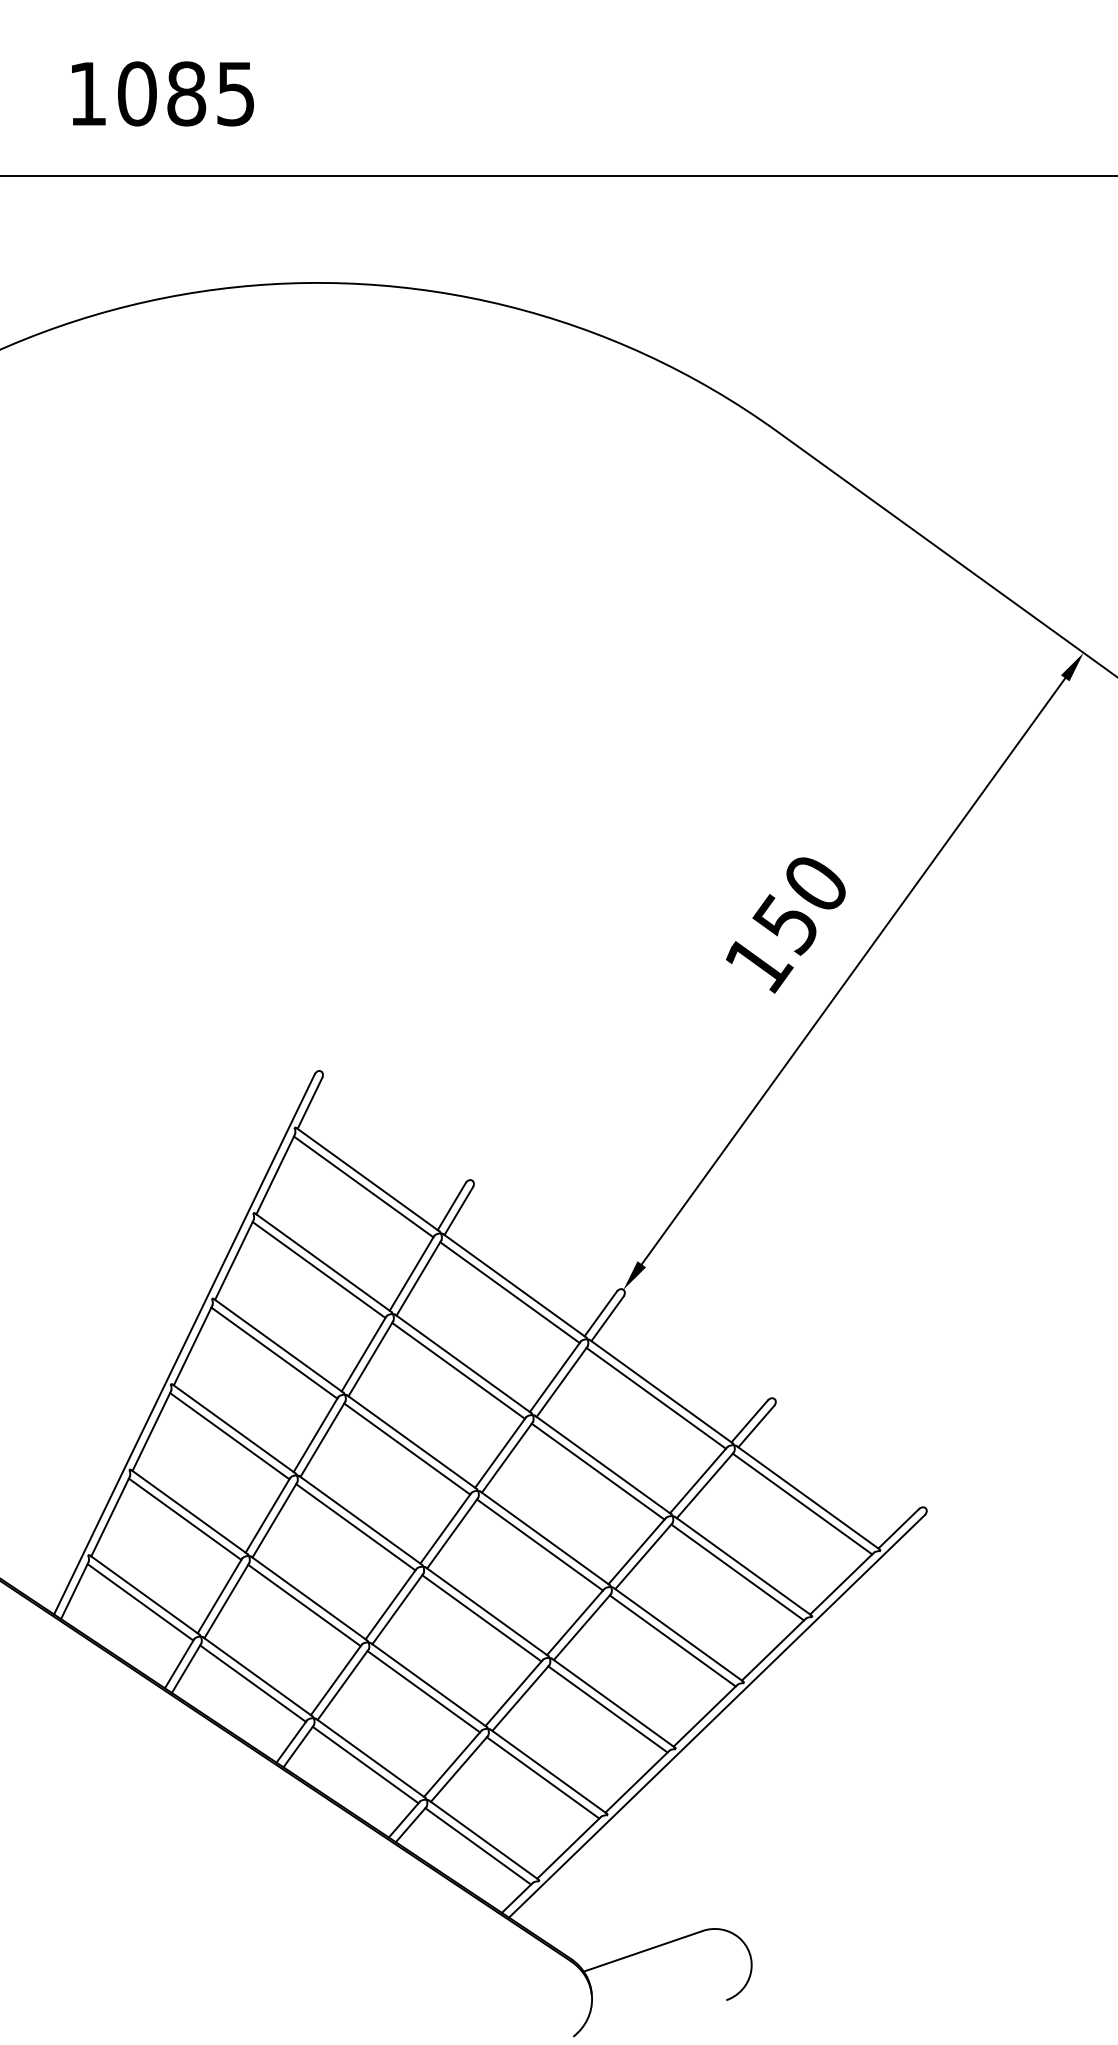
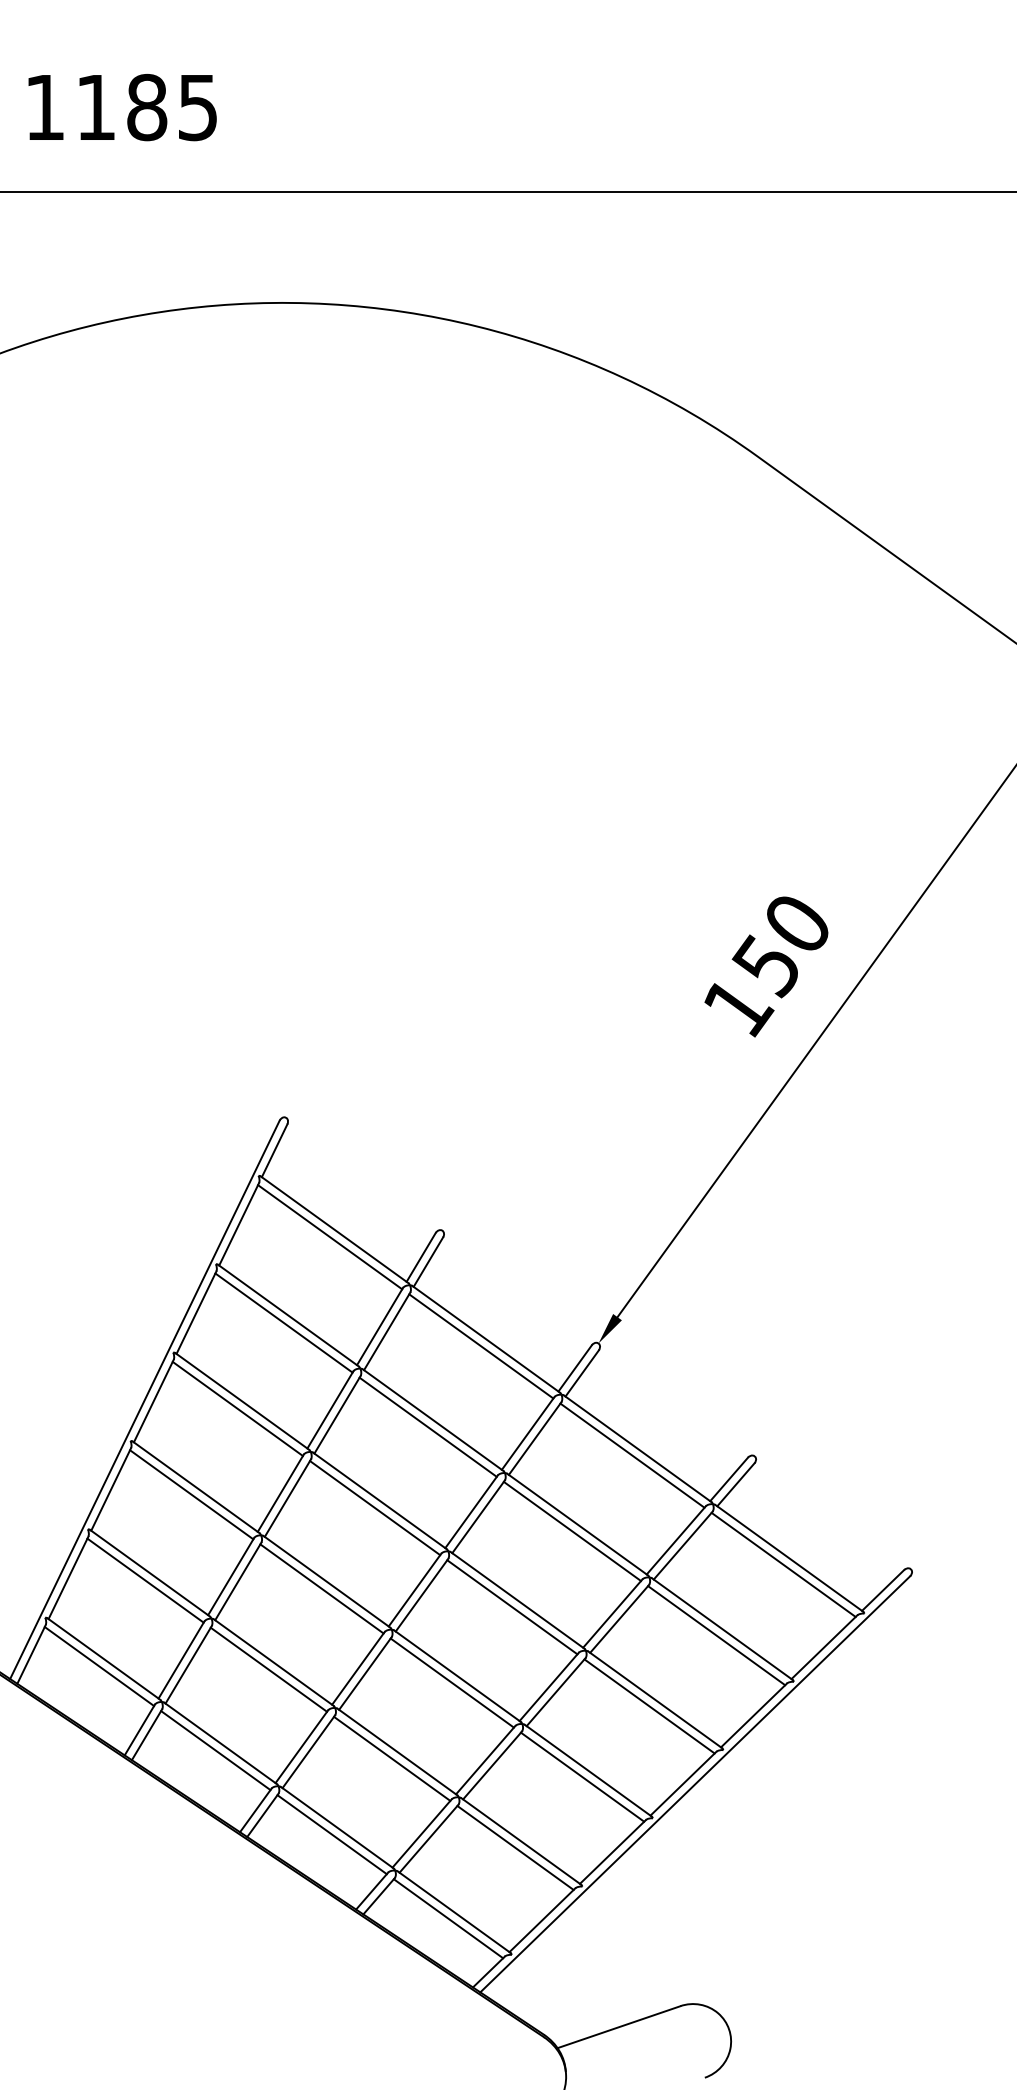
text: (137, 93) -> (96, 107), 1085 -> 1185

